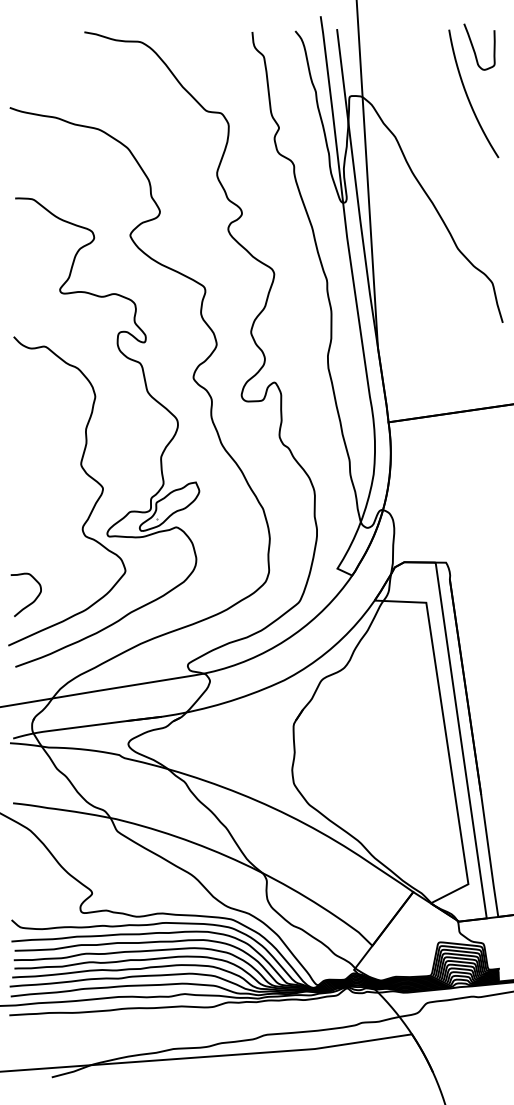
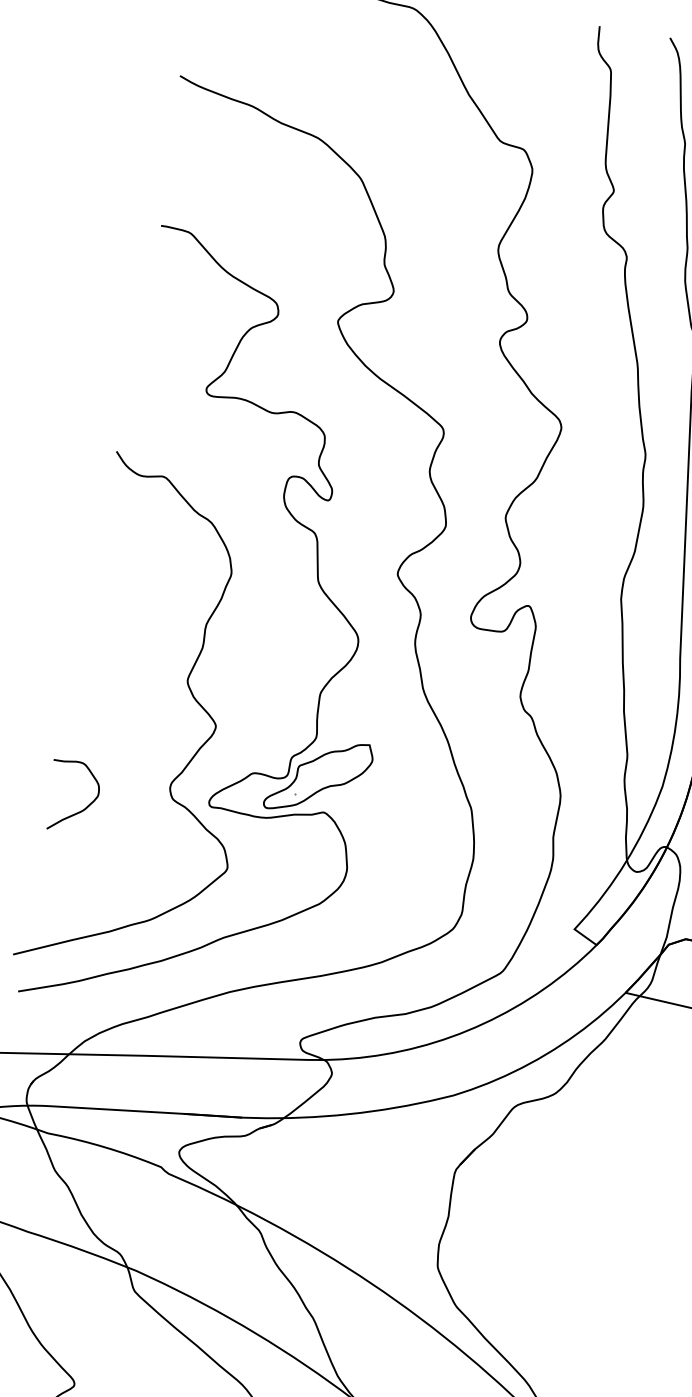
curve: (29, 603) -> (75, 811), moved

